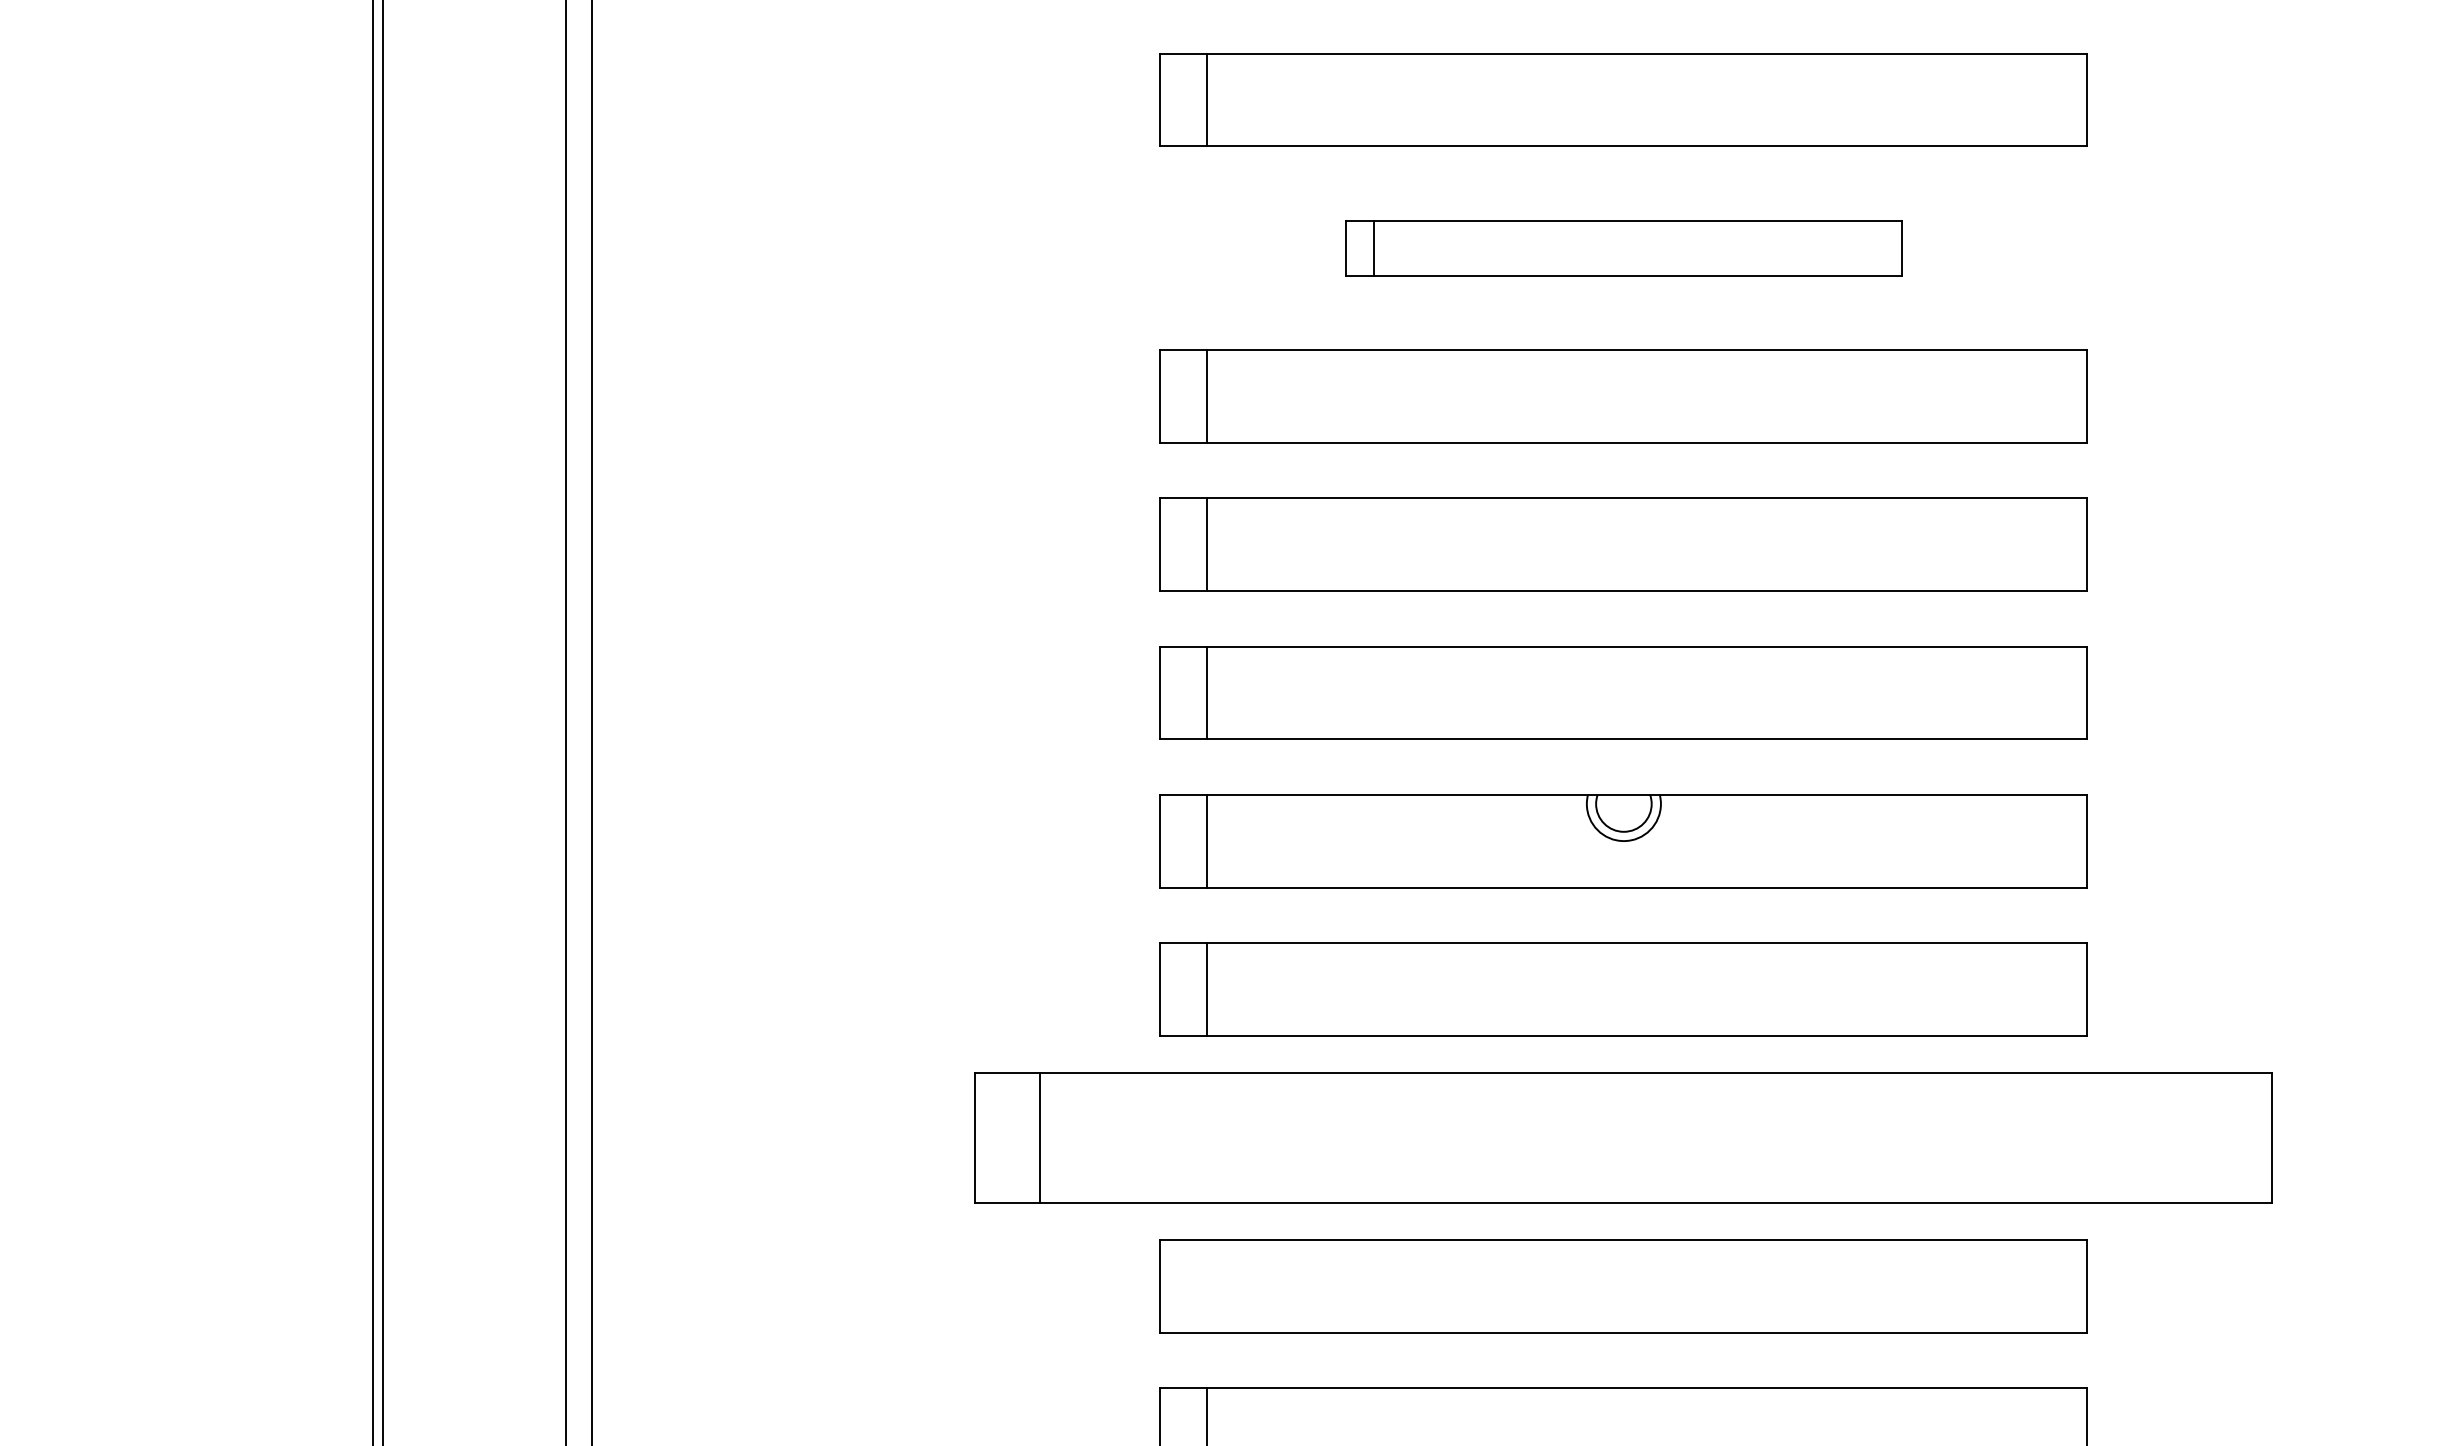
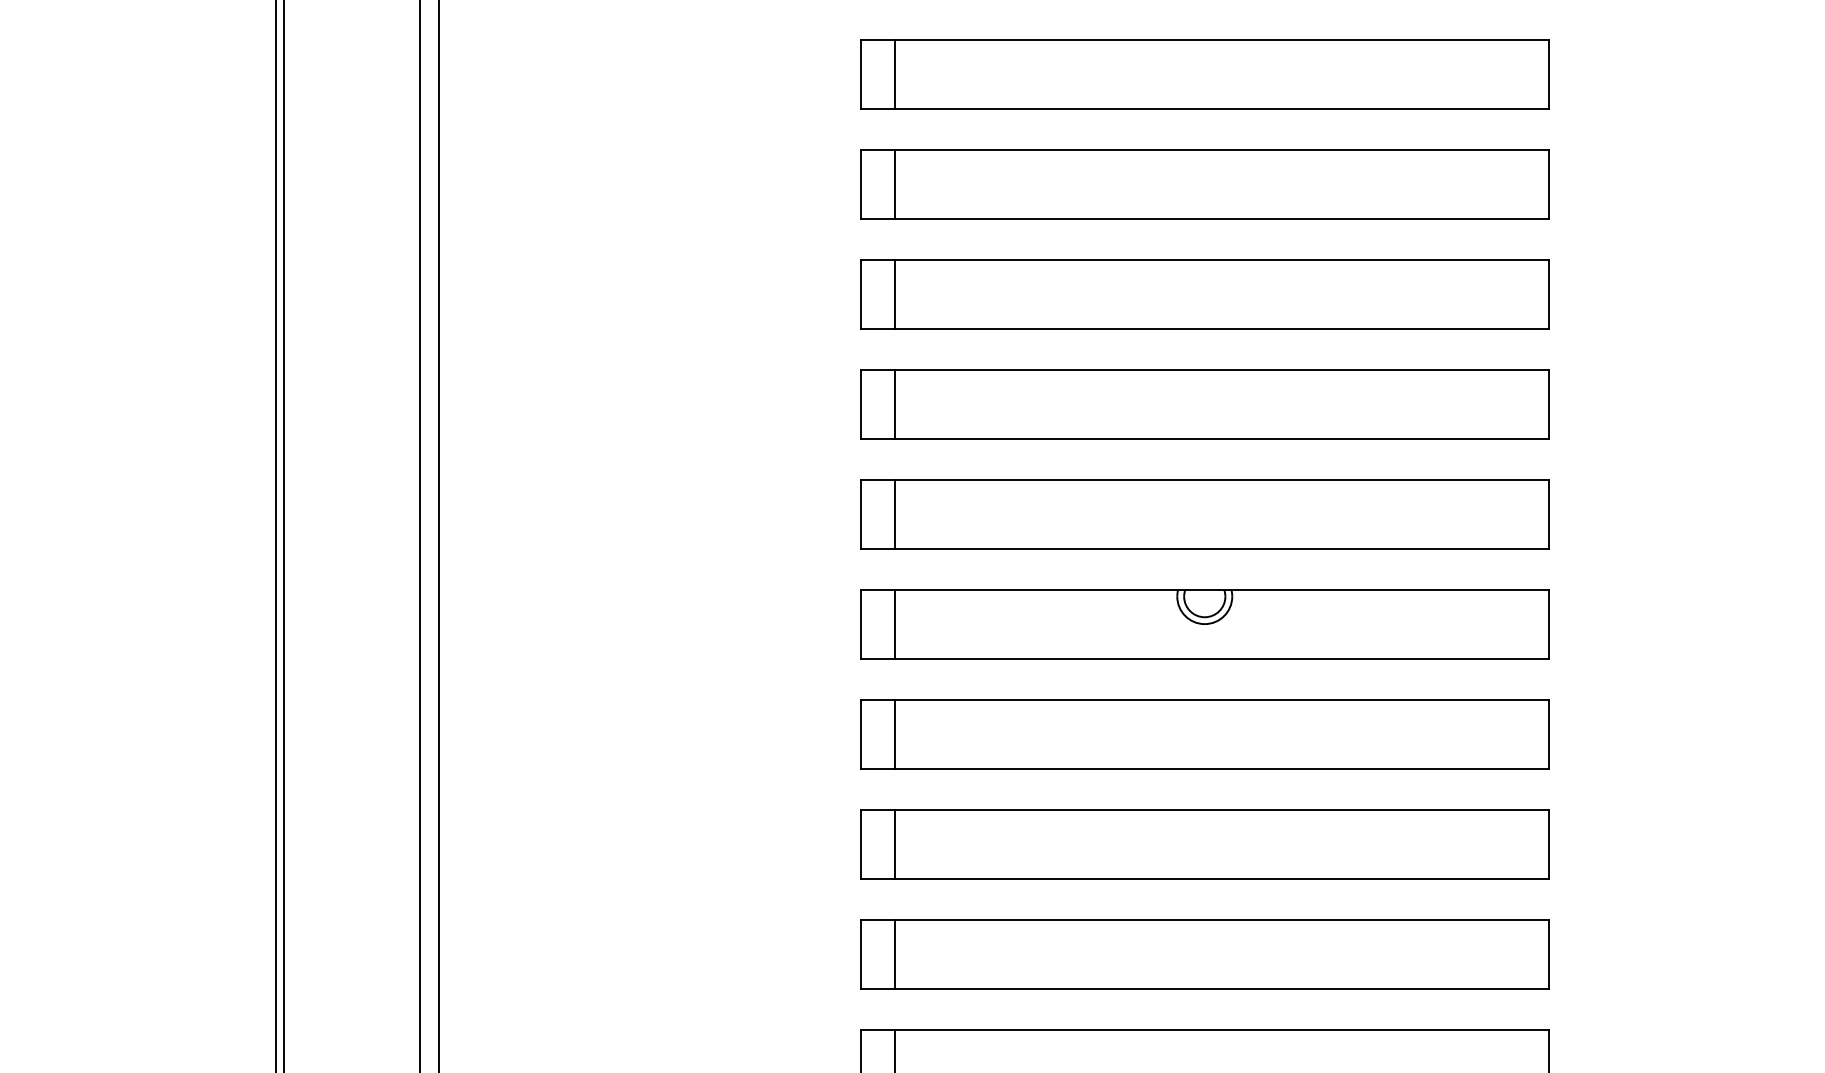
part: (1623, 248) -> (1204, 184), size x1.67
part: (1623, 1138) -> (1204, 844), size x0.71
line: (1207, 1286) -> (895, 954), added

